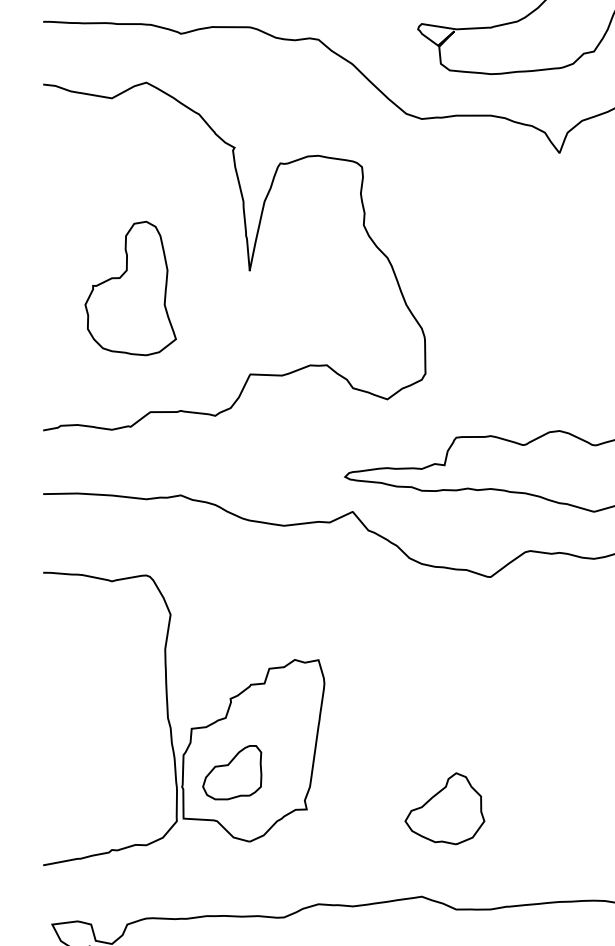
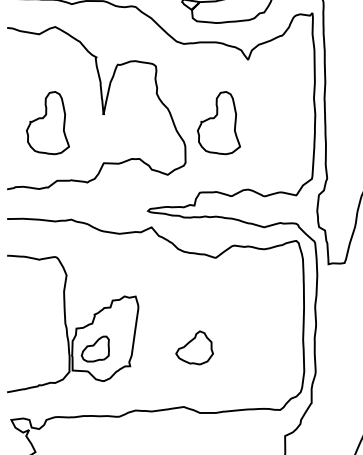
part: (496, 289) -> (218, 123), added
part: (444, 807) -> (194, 347), moved

